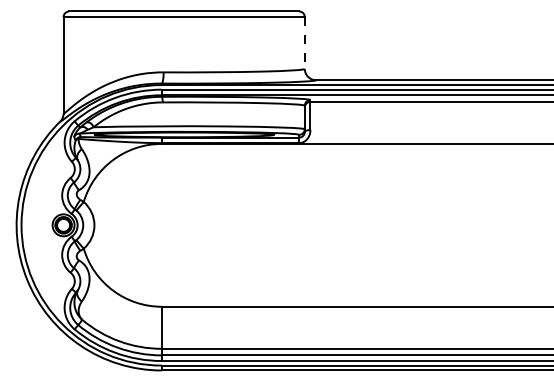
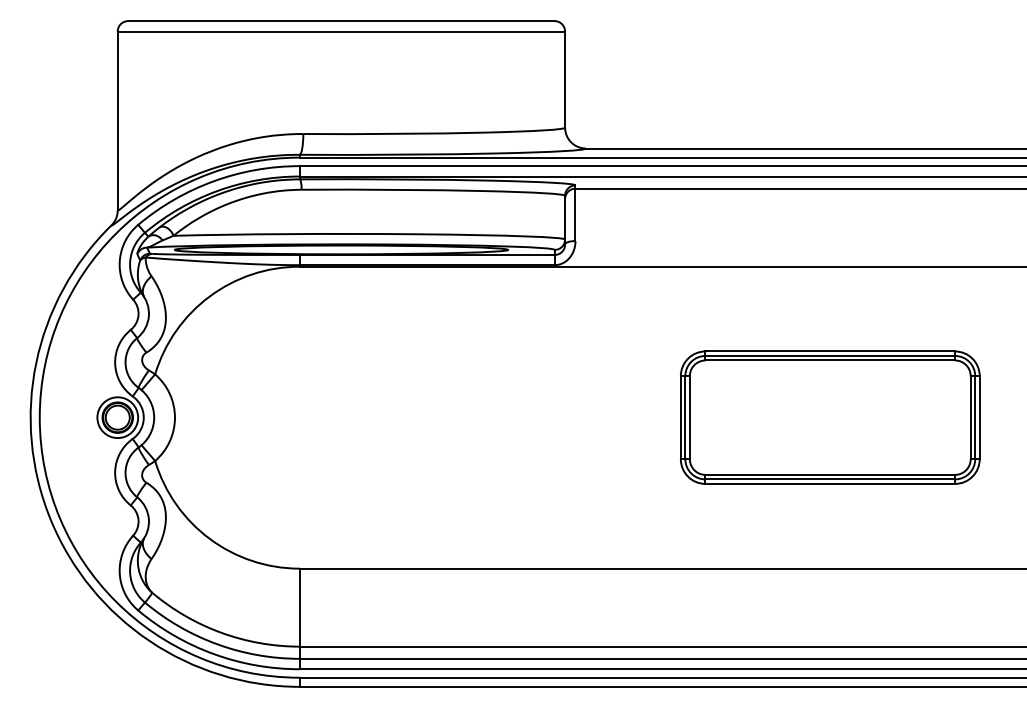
line: (304, 43) -> (564, 80), dashed -> solid
part: (447, 224) -> (829, 416), added

